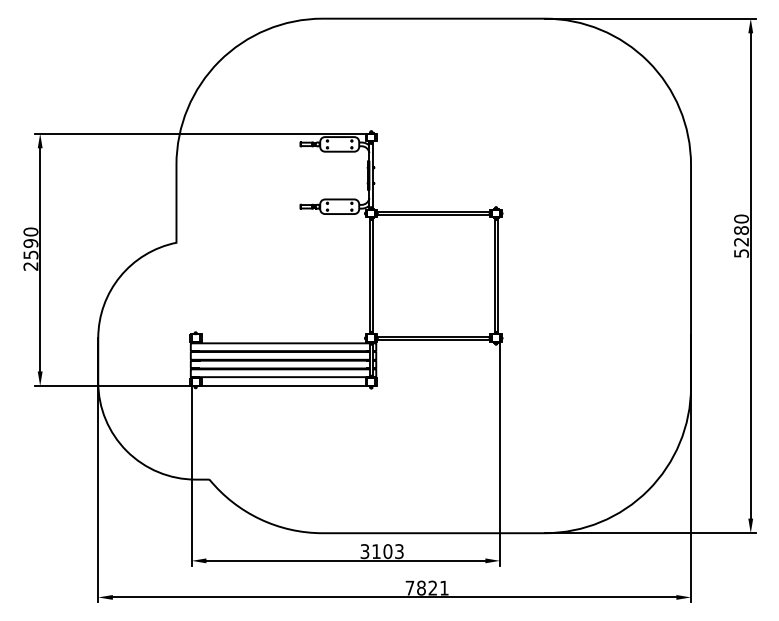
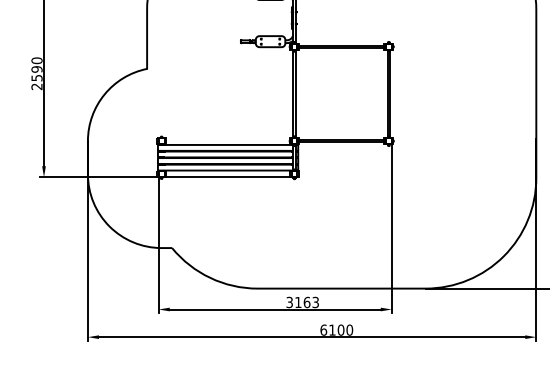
text: (387, 551) -> (306, 302), 3103 -> 3163
text: (426, 587) -> (336, 329), 7821 -> 6100

